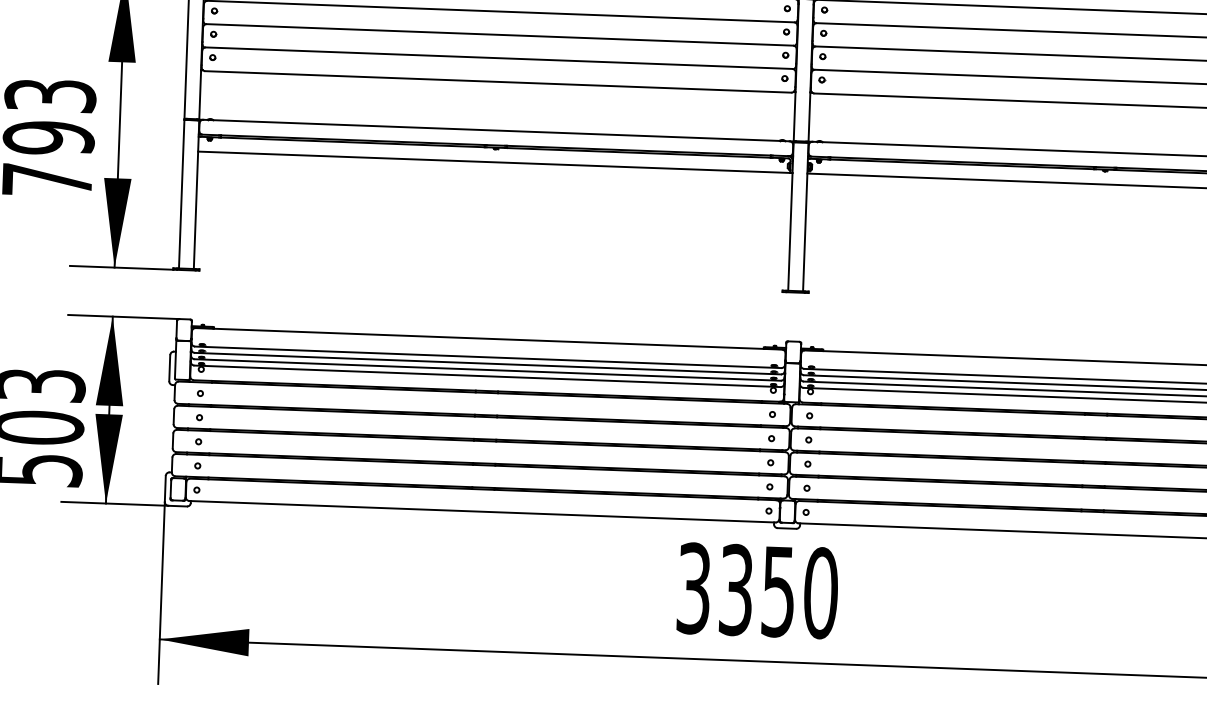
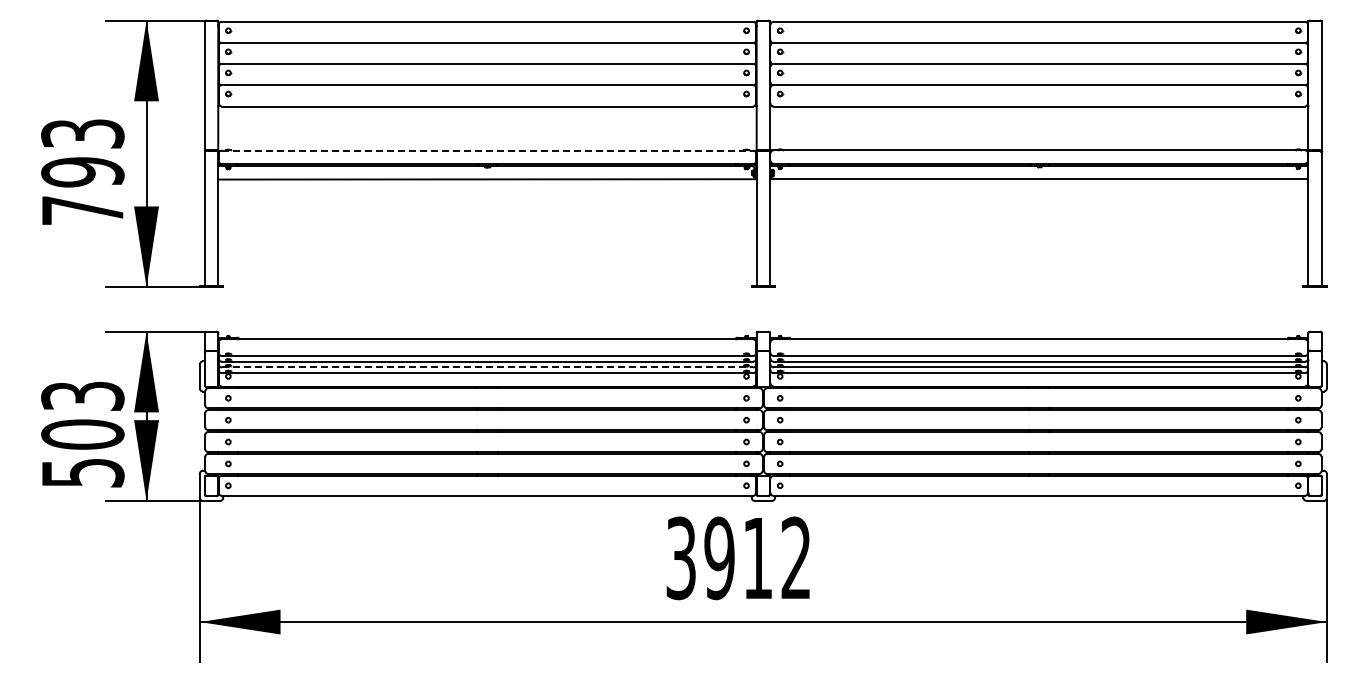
line: (496, 130) -> (487, 150), solid -> dashed
line: (487, 370) -> (487, 367), solid -> dashed
text: (778, 591) -> (757, 558), 3350 -> 3912

